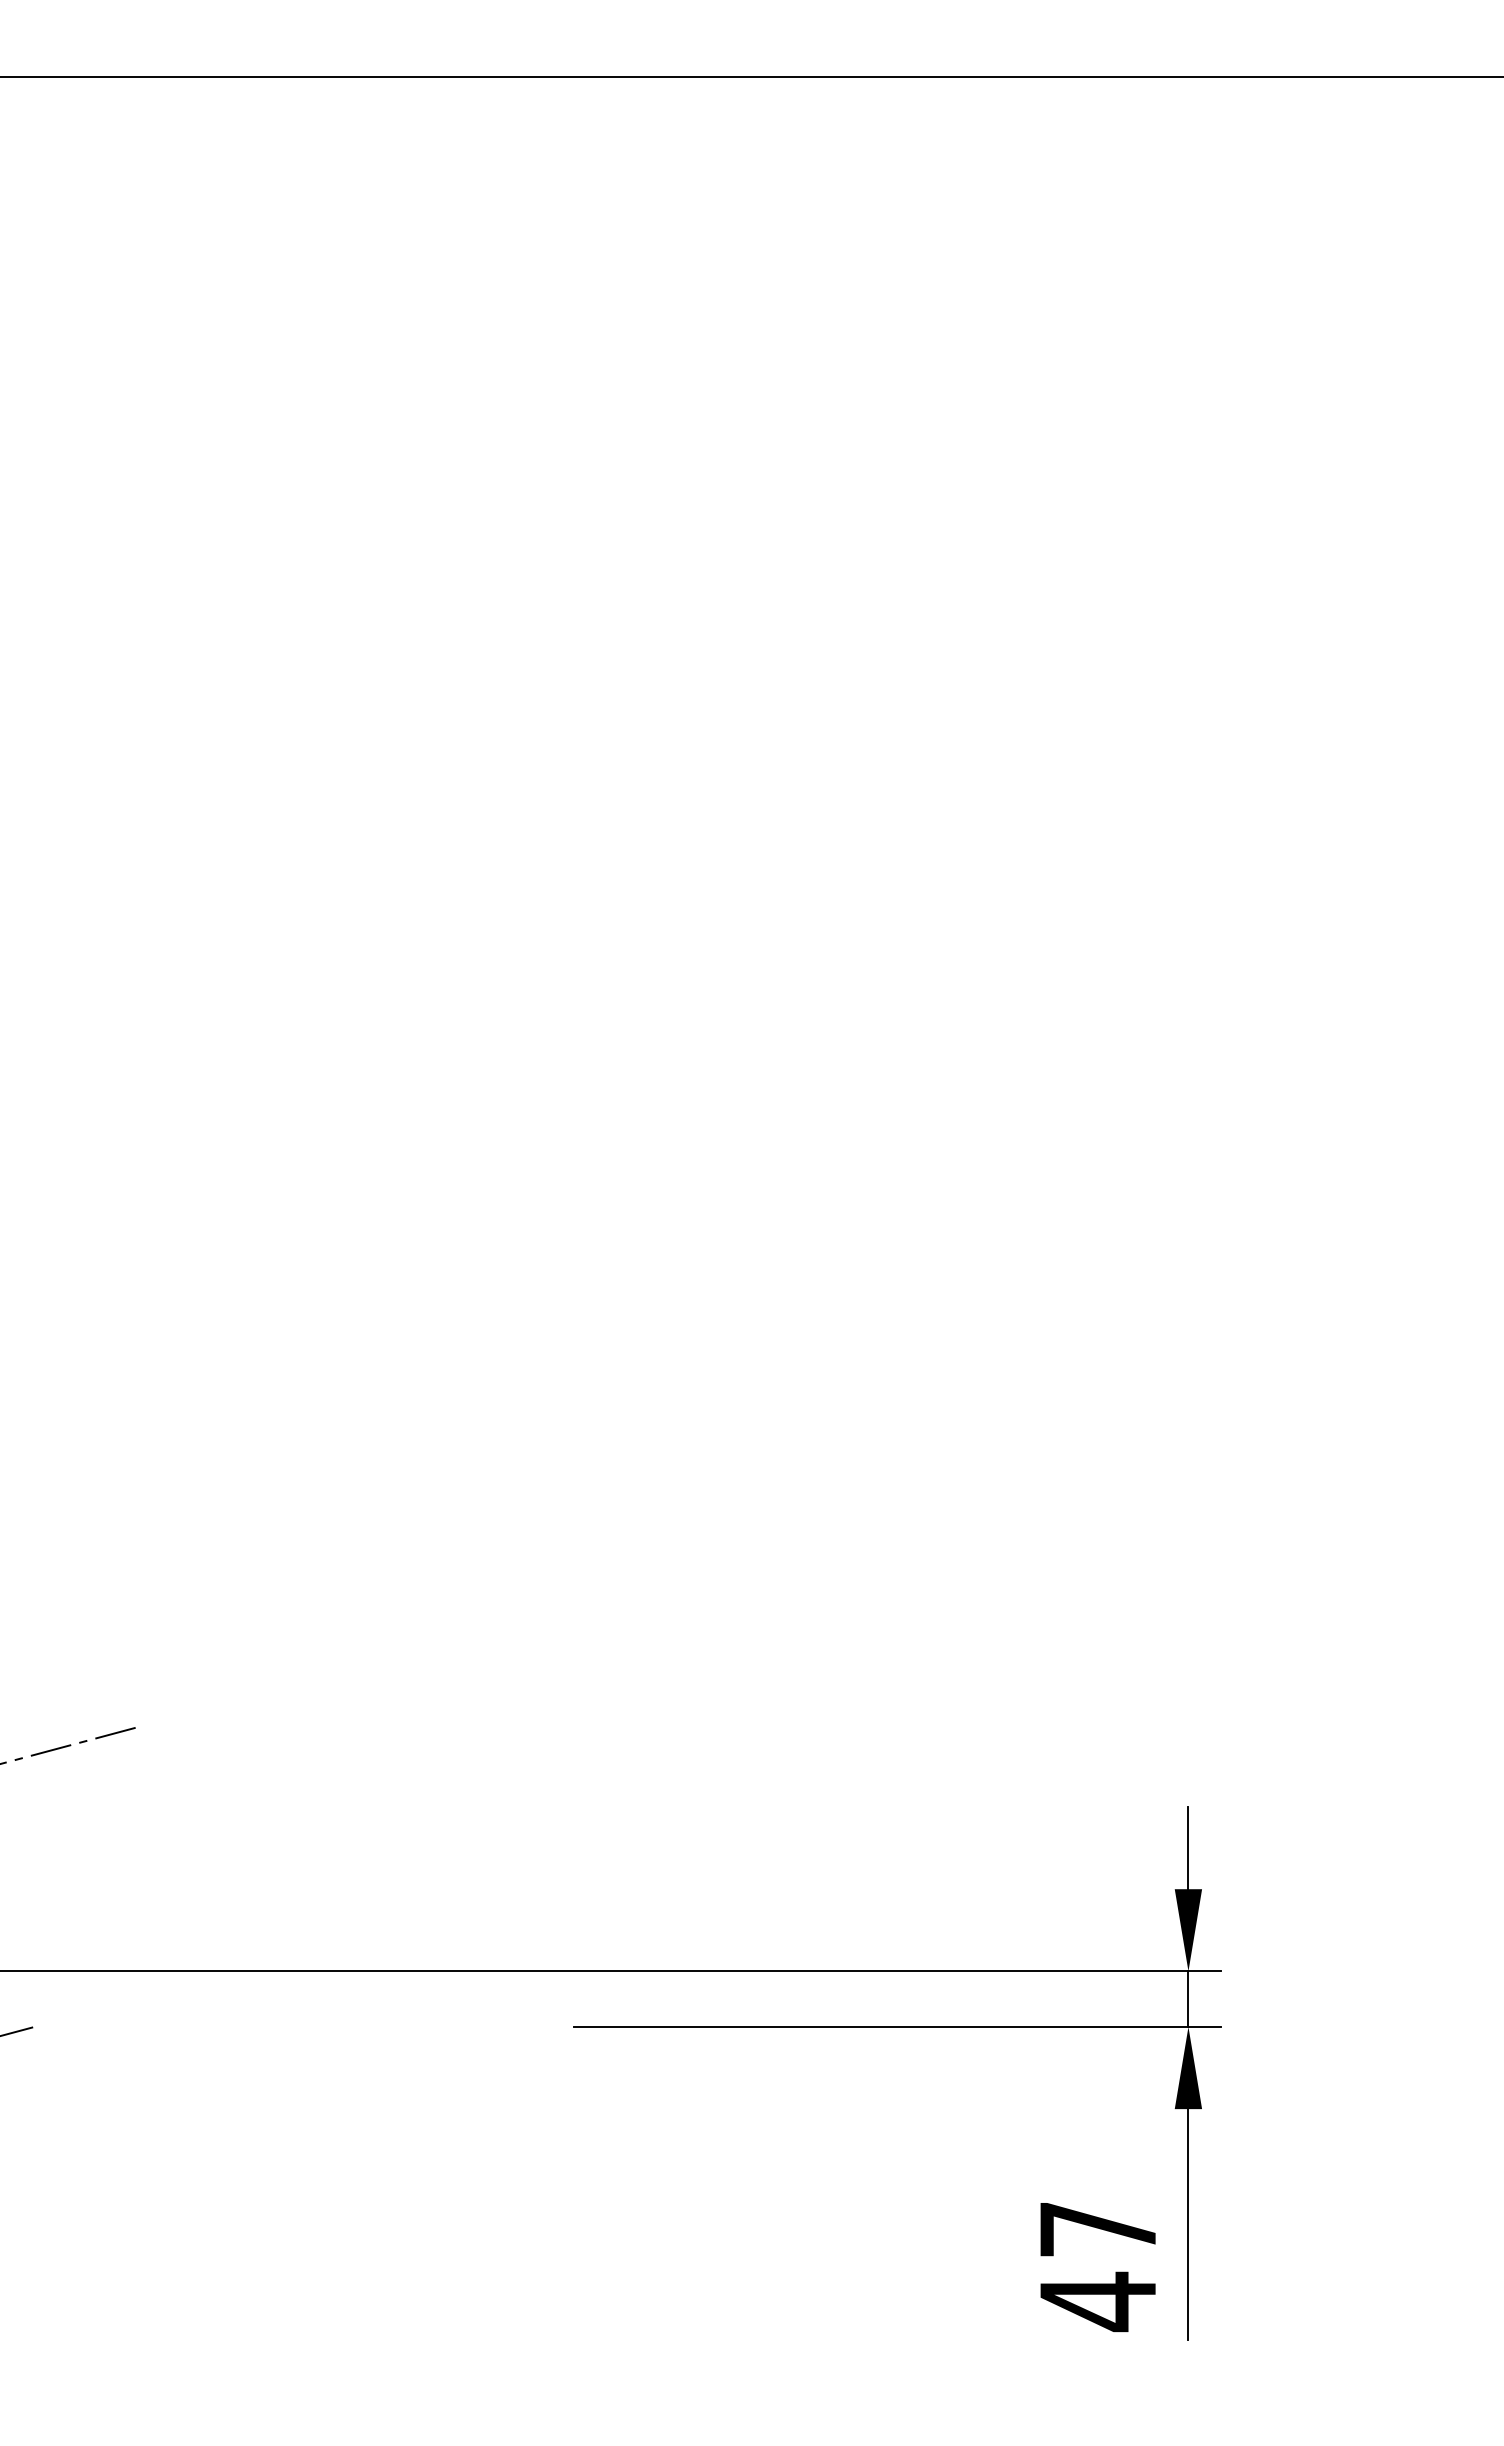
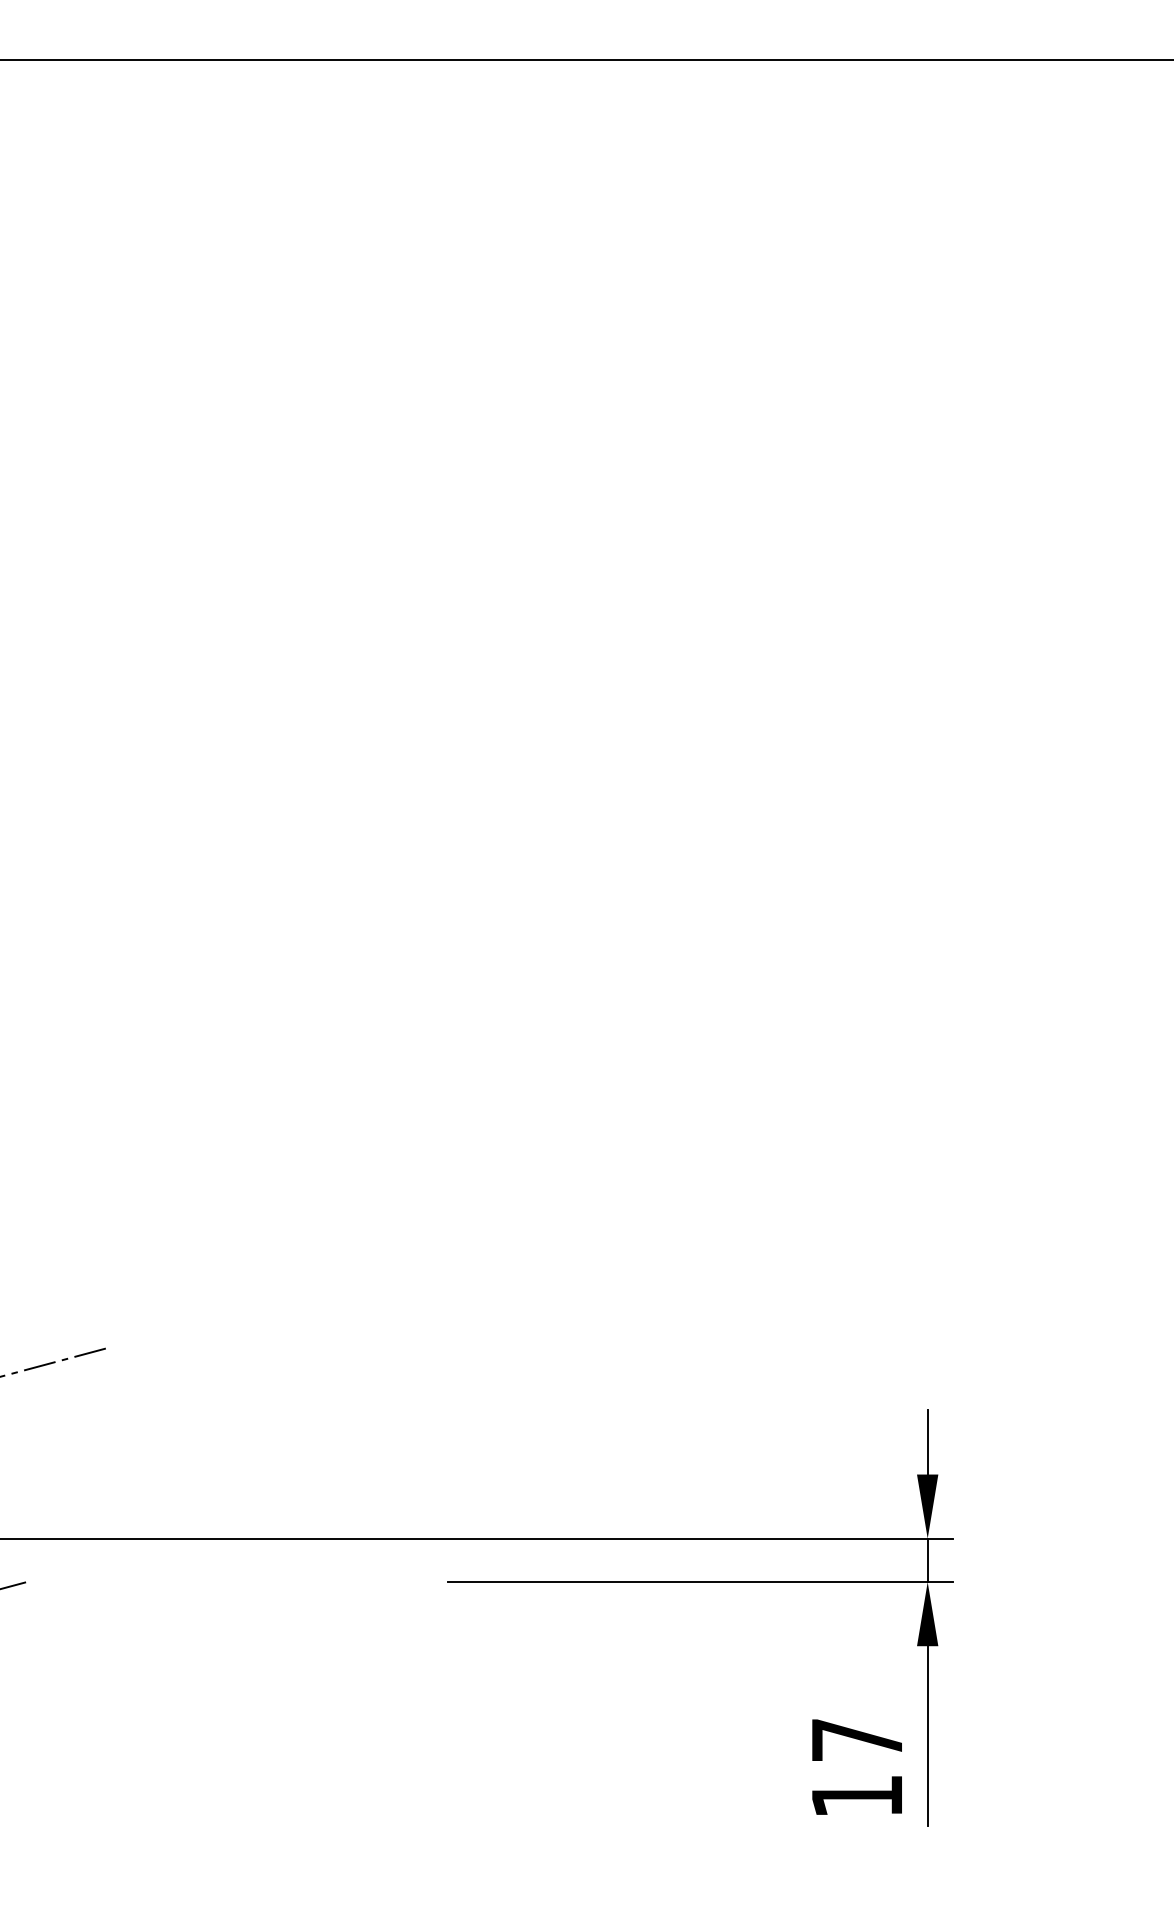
text: (1097, 2301) -> (856, 1796), 47 -> 17

